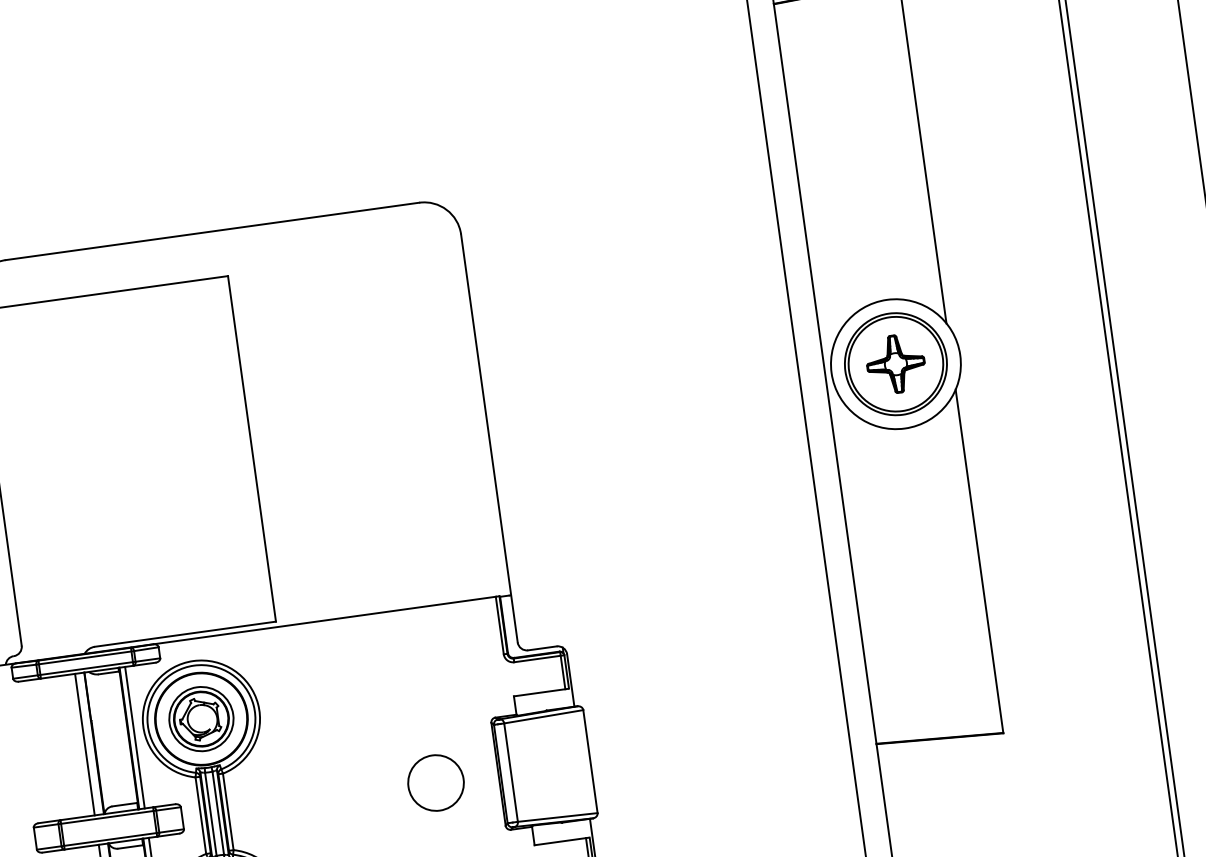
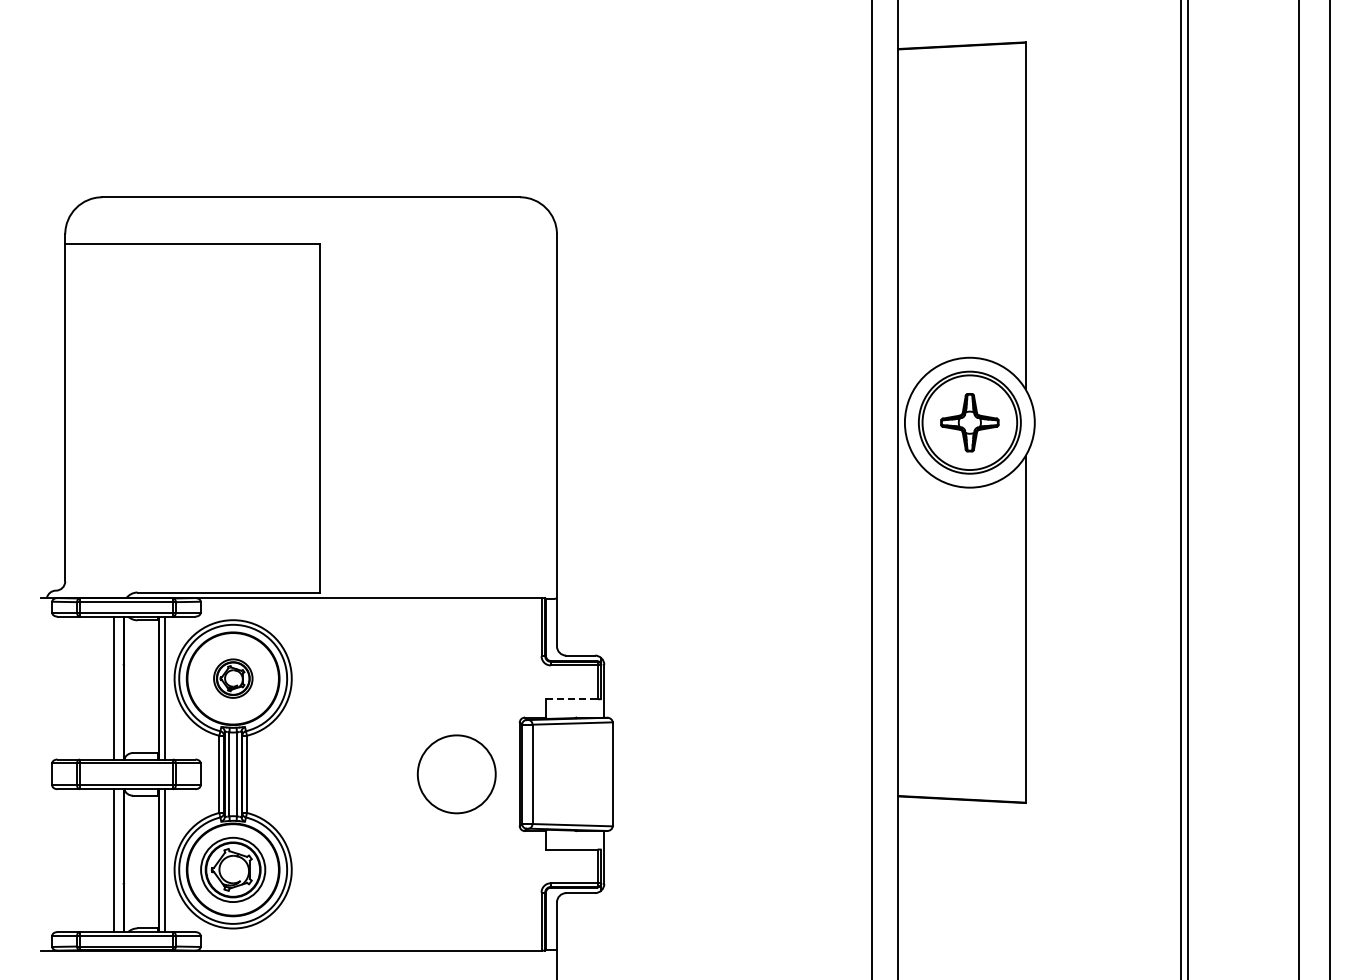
line: (539, 693) -> (571, 699), solid -> dashed
part: (201, 718) -> (233, 678), size x0.6
circle: (435, 783) -> (456, 774), size x1.4

